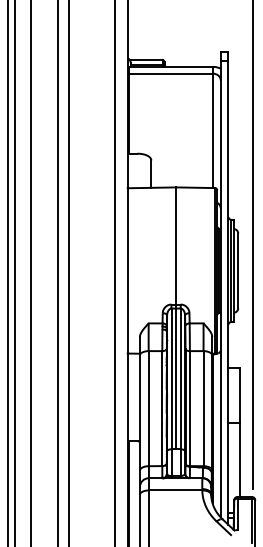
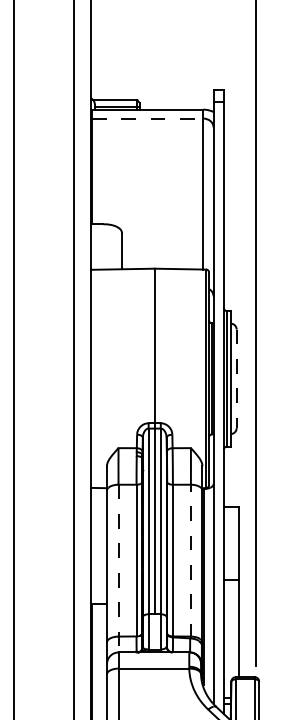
line: (171, 73) -> (148, 118), solid -> dashed
line: (238, 271) -> (237, 379), solid -> dashed
line: (203, 408) -> (190, 560), solid -> dashed
line: (148, 414) -> (118, 568), solid -> dashed

